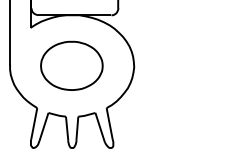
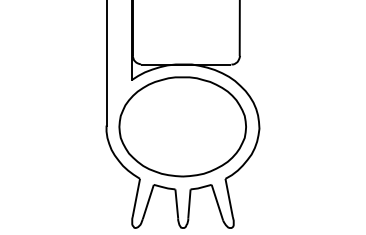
part: (71, 65) -> (182, 126), size x1.67

